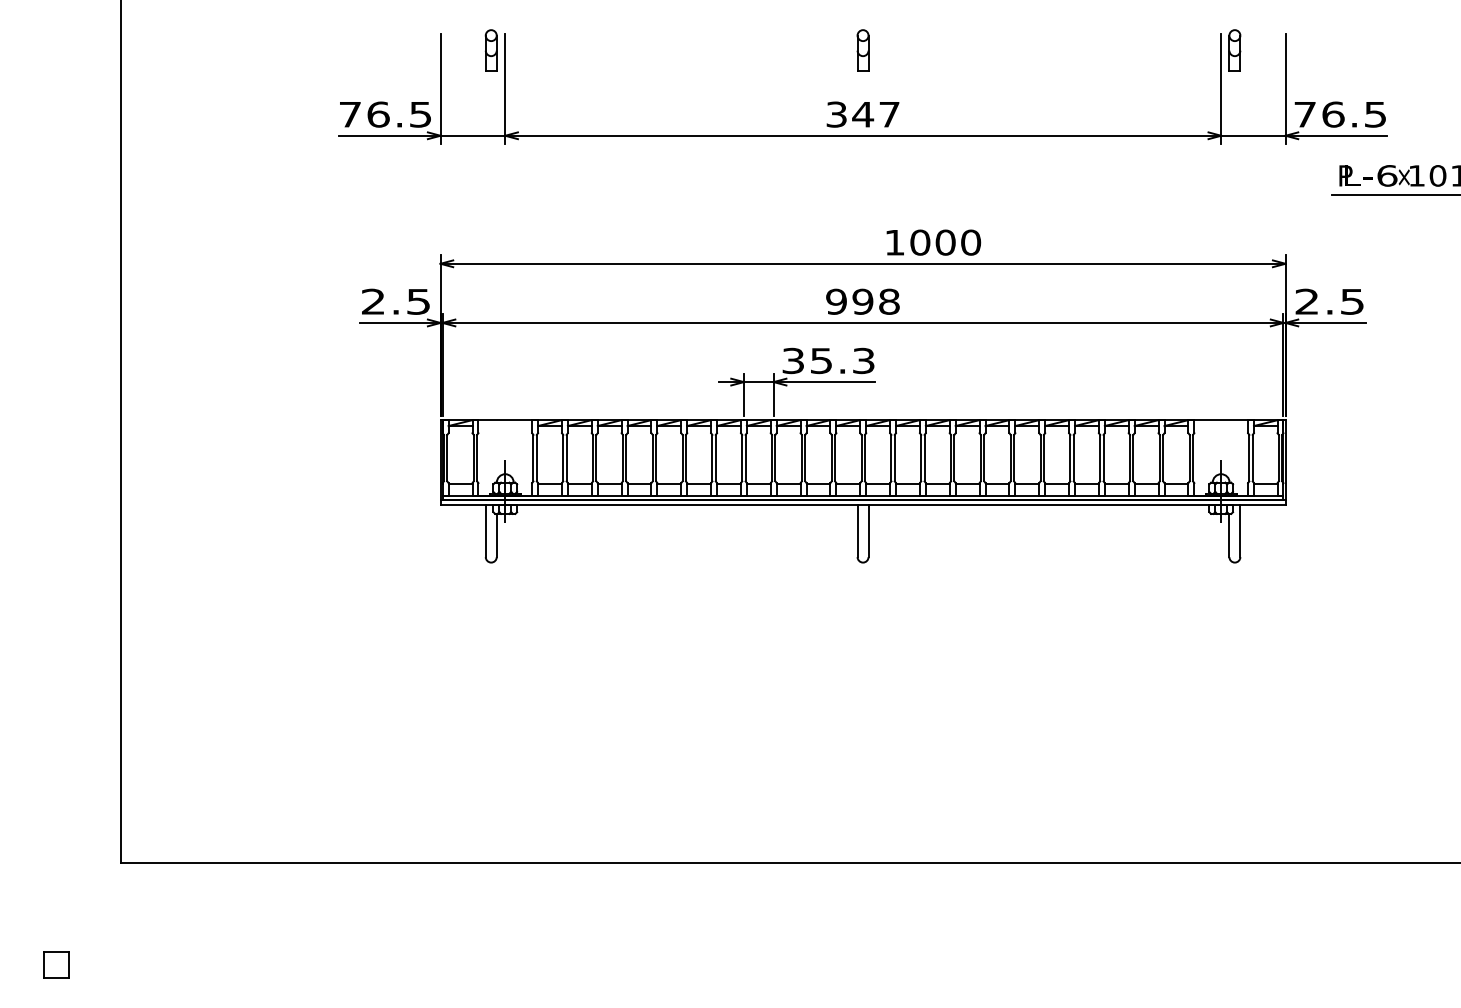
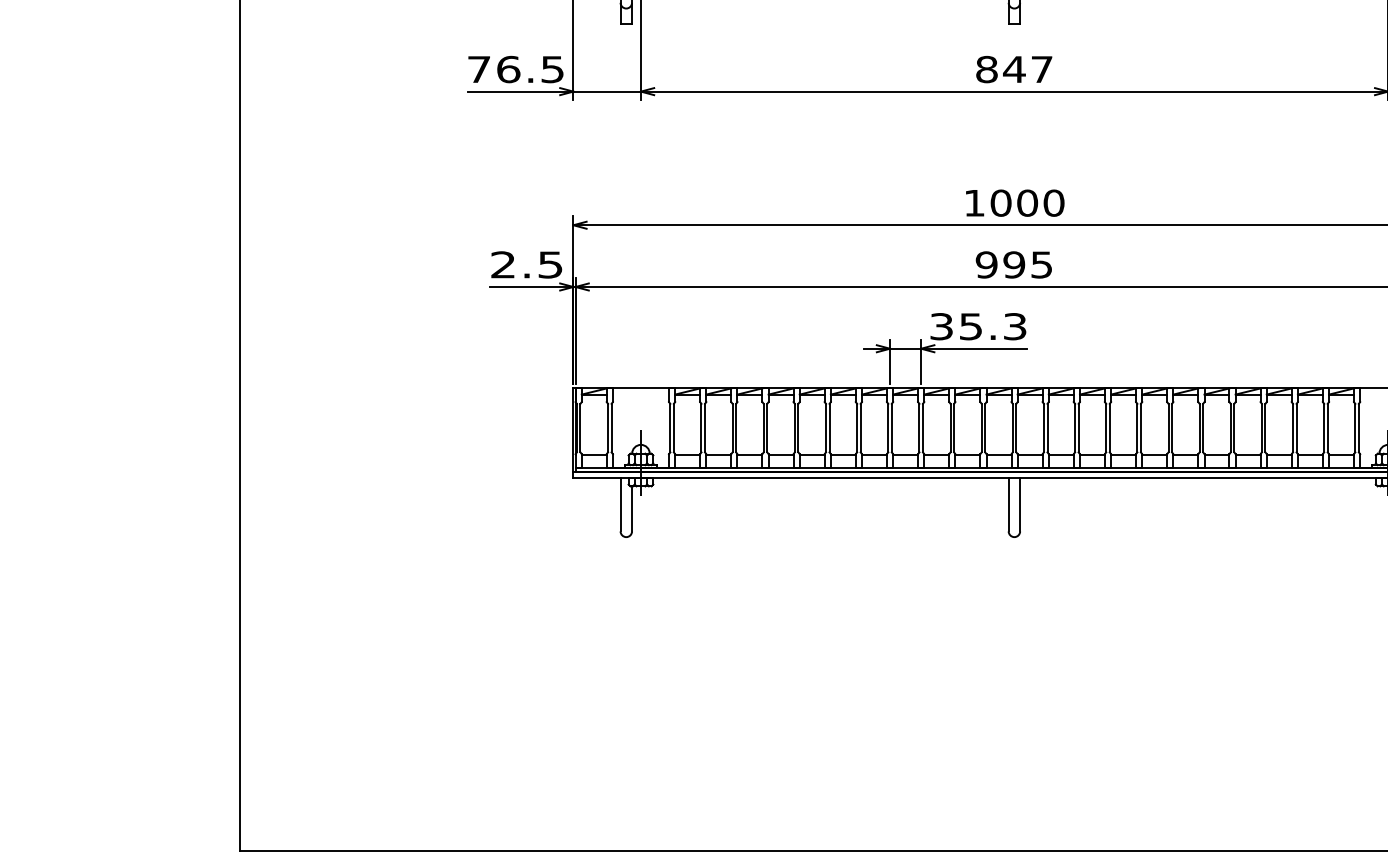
text: (836, 114) -> (986, 69), 347 -> 847
text: (933, 242) -> (1014, 203), moved
text: (889, 301) -> (1042, 264), 998 -> 995

